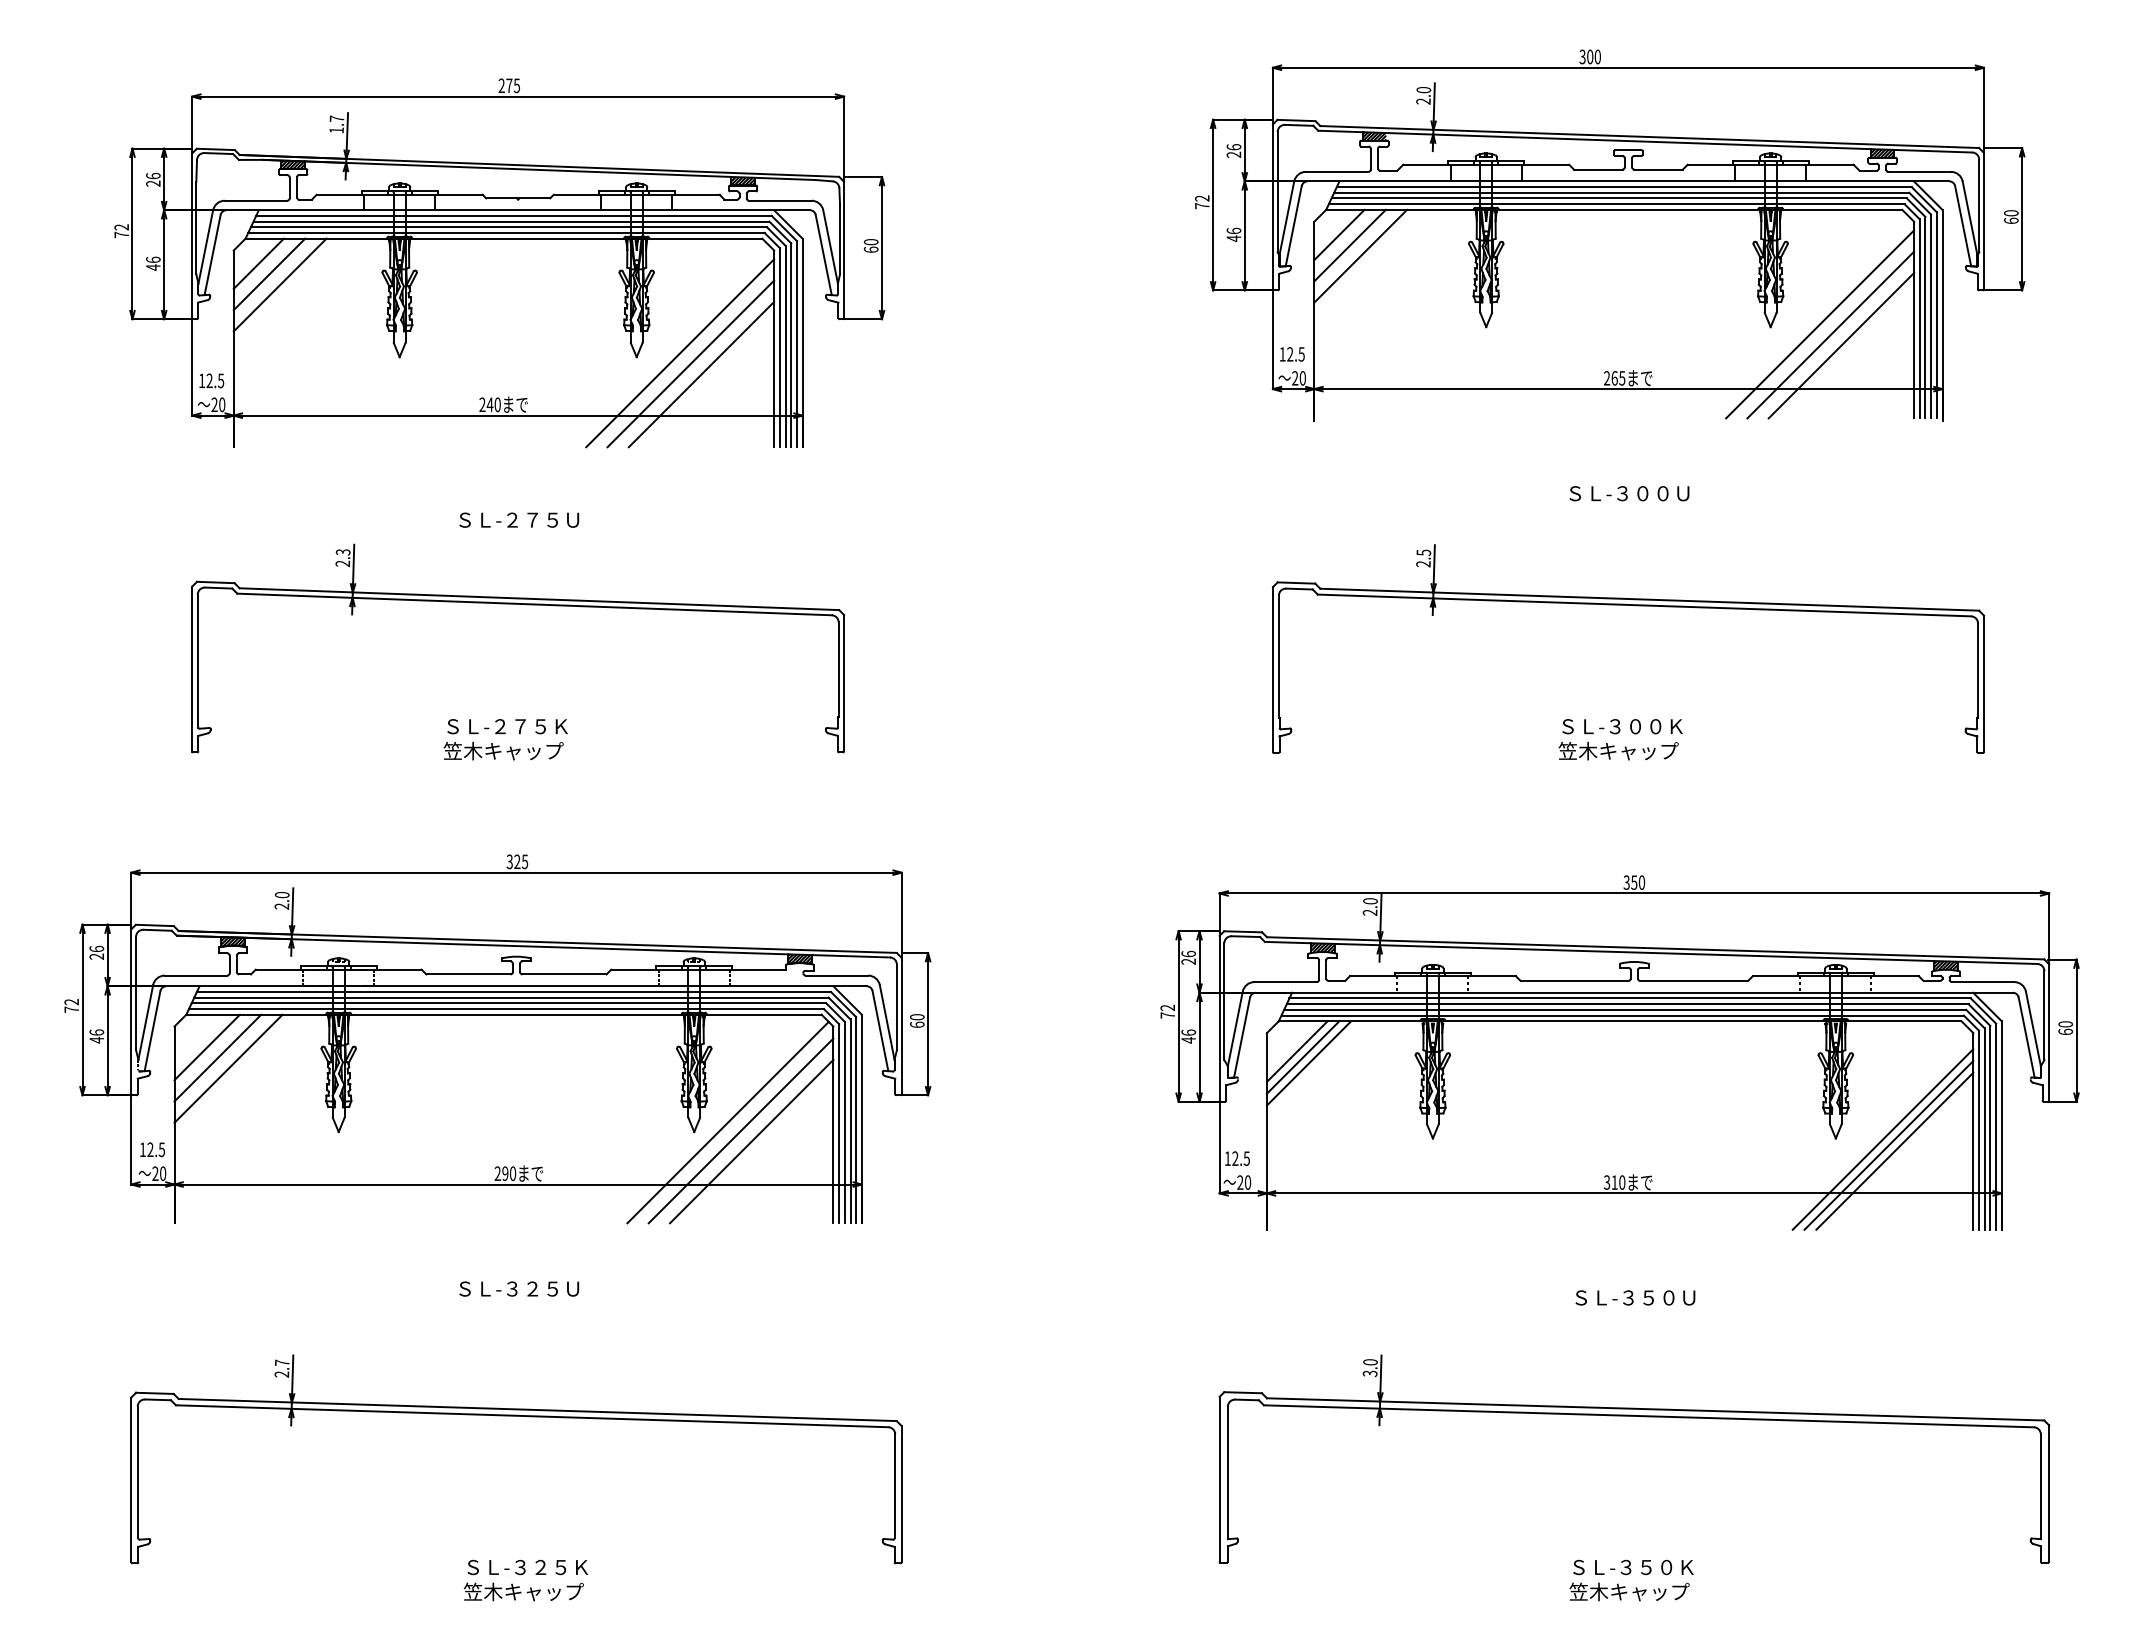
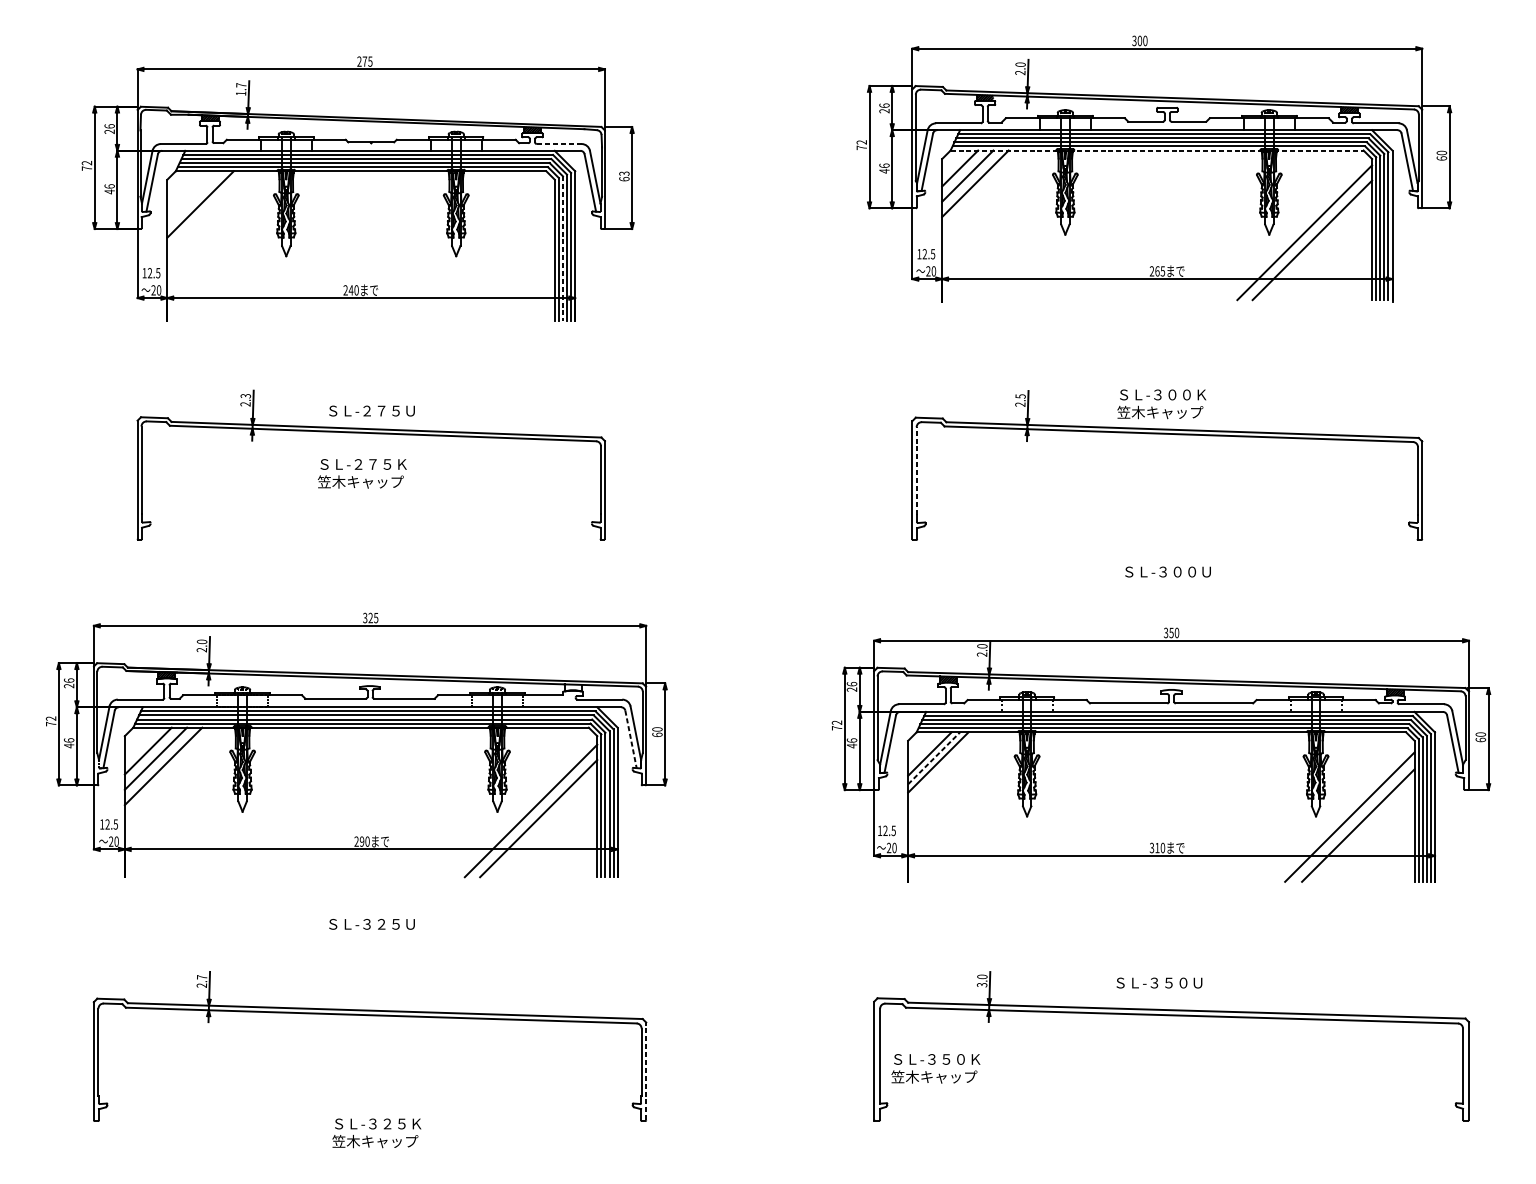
line: (779, 200) -> (558, 143), solid -> dashed
line: (1614, 209) -> (1157, 150), solid -> dashed
text: (871, 242) -> (624, 173), 60 -> 63
line: (258, 263) -> (185, 189), removed
line: (269, 274) -> (192, 196), removed
line: (1841, 345) -> (1320, 247), removed
line: (785, 346) -> (562, 248), solid -> dashed
line: (680, 353) -> (487, 253), removed
line: (690, 363) -> (494, 260), removed
line: (701, 374) -> (502, 268), removed
text: (1629, 493) -> (1168, 571), moved
text: (519, 519) -> (372, 410), moved
line: (1278, 656) -> (916, 470), solid -> dashed
text: (505, 739) -> (362, 473), moved
text: (1620, 739) -> (1161, 404), moved
hatch: (799, 959) -> (572, 688), removed
line: (880, 1031) -> (631, 739), solid -> dashed
line: (1303, 1057) -> (934, 758), solid -> dashed
line: (727, 1122) -> (521, 804), removed
line: (1888, 1145) -> (1353, 821), removed
text: (1635, 1297) -> (1159, 982), moved
line: (901, 1493) -> (646, 1070), solid -> dashed
text: (1631, 1580) -> (935, 1068), moved

